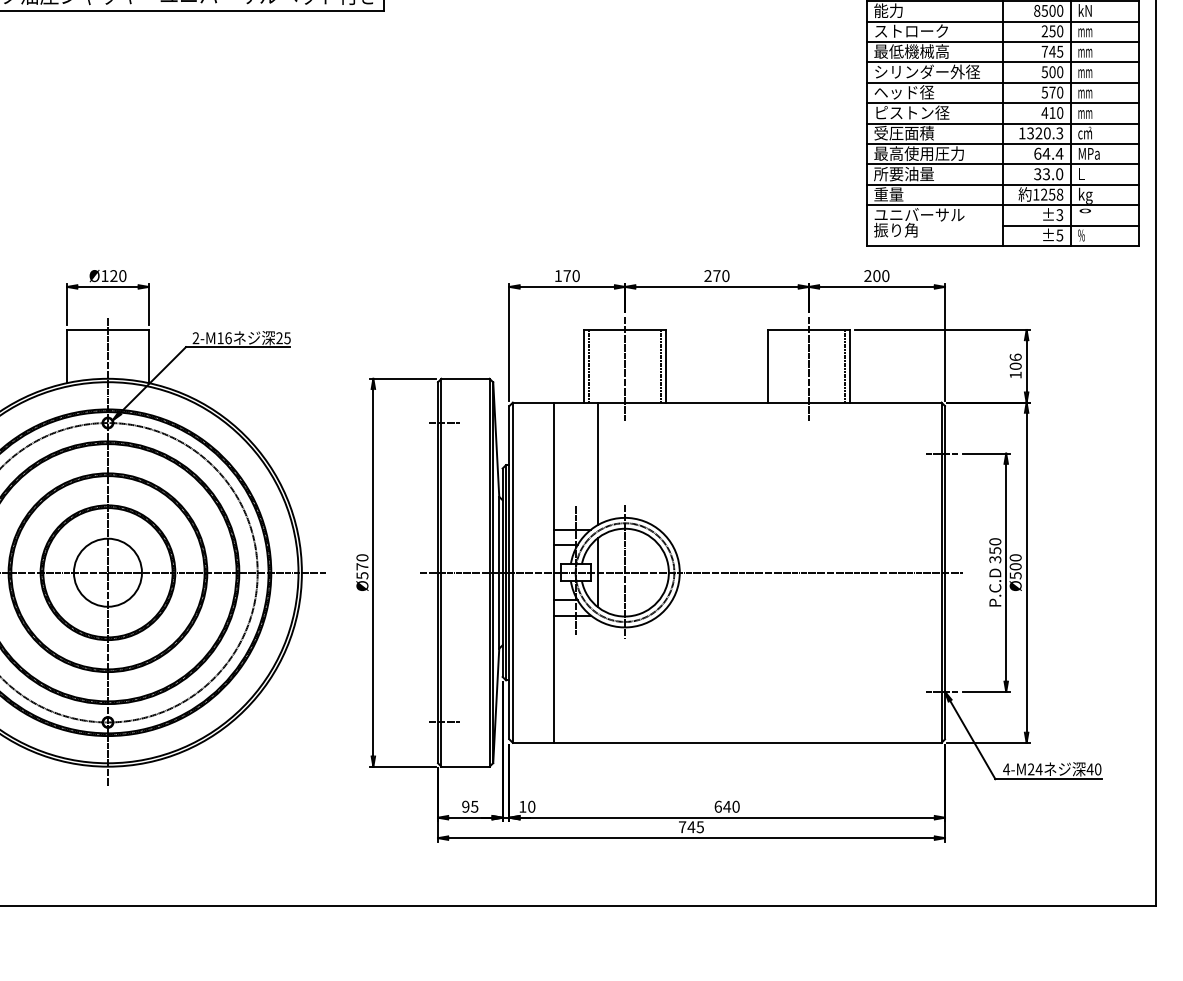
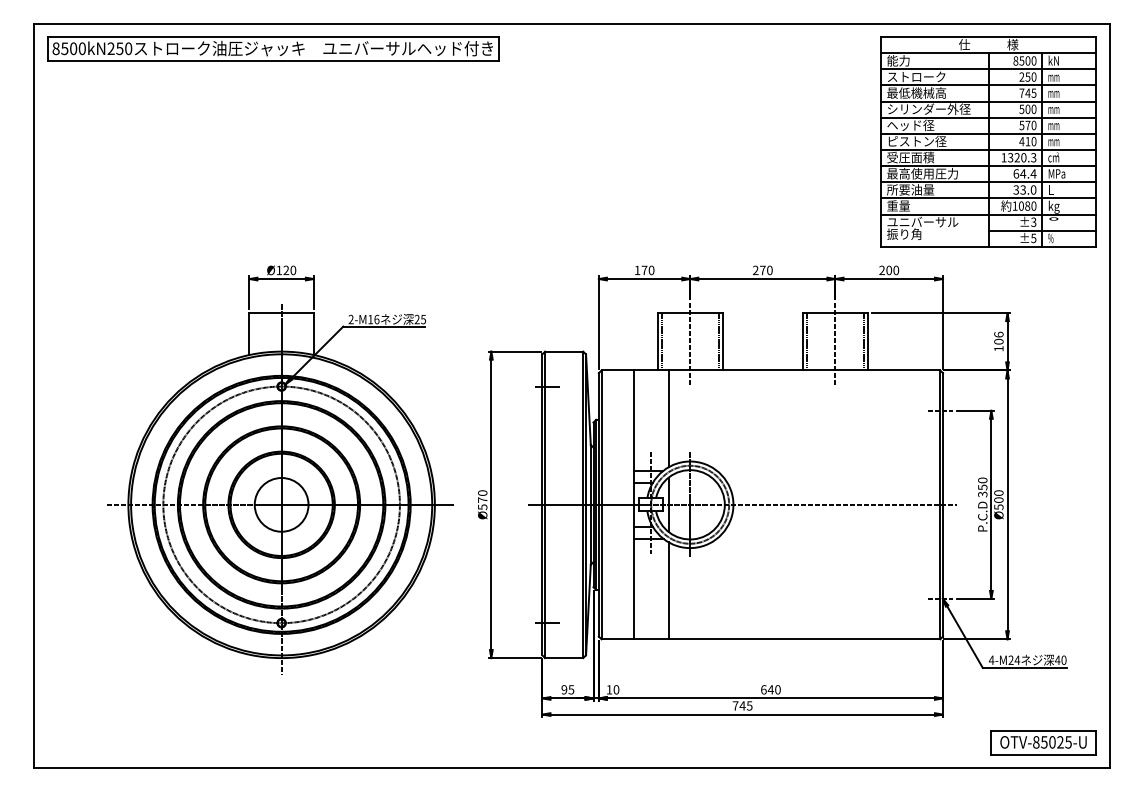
text: (1051, 193) -> (1027, 205), 1258 -> 1080
line: (772, 365) -> (806, 341), added
line: (597, 681) -> (668, 590), added
part: (1072, 873) -> (1043, 742), added

